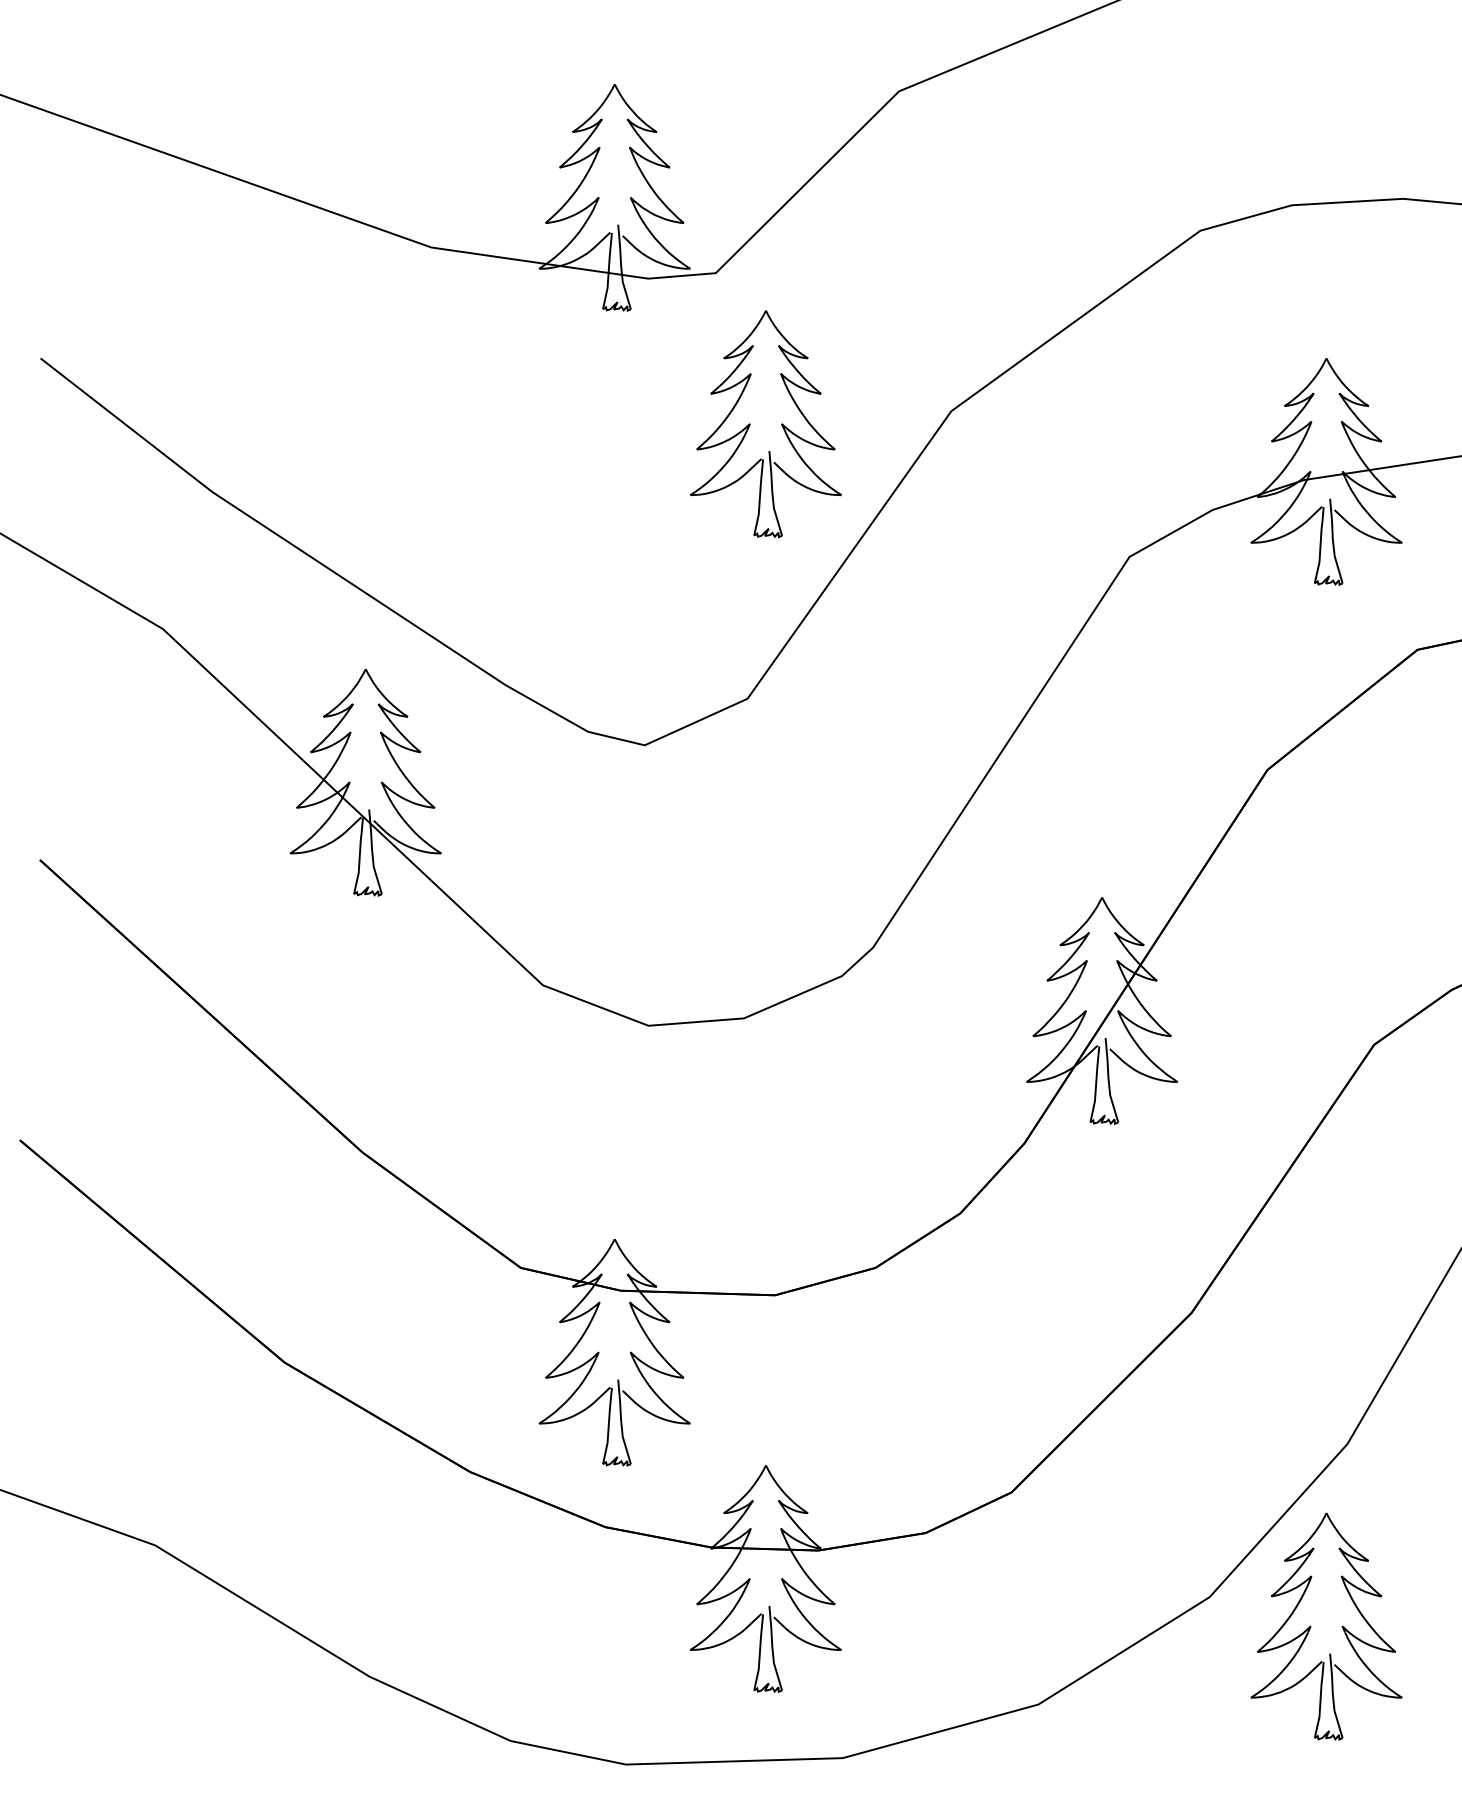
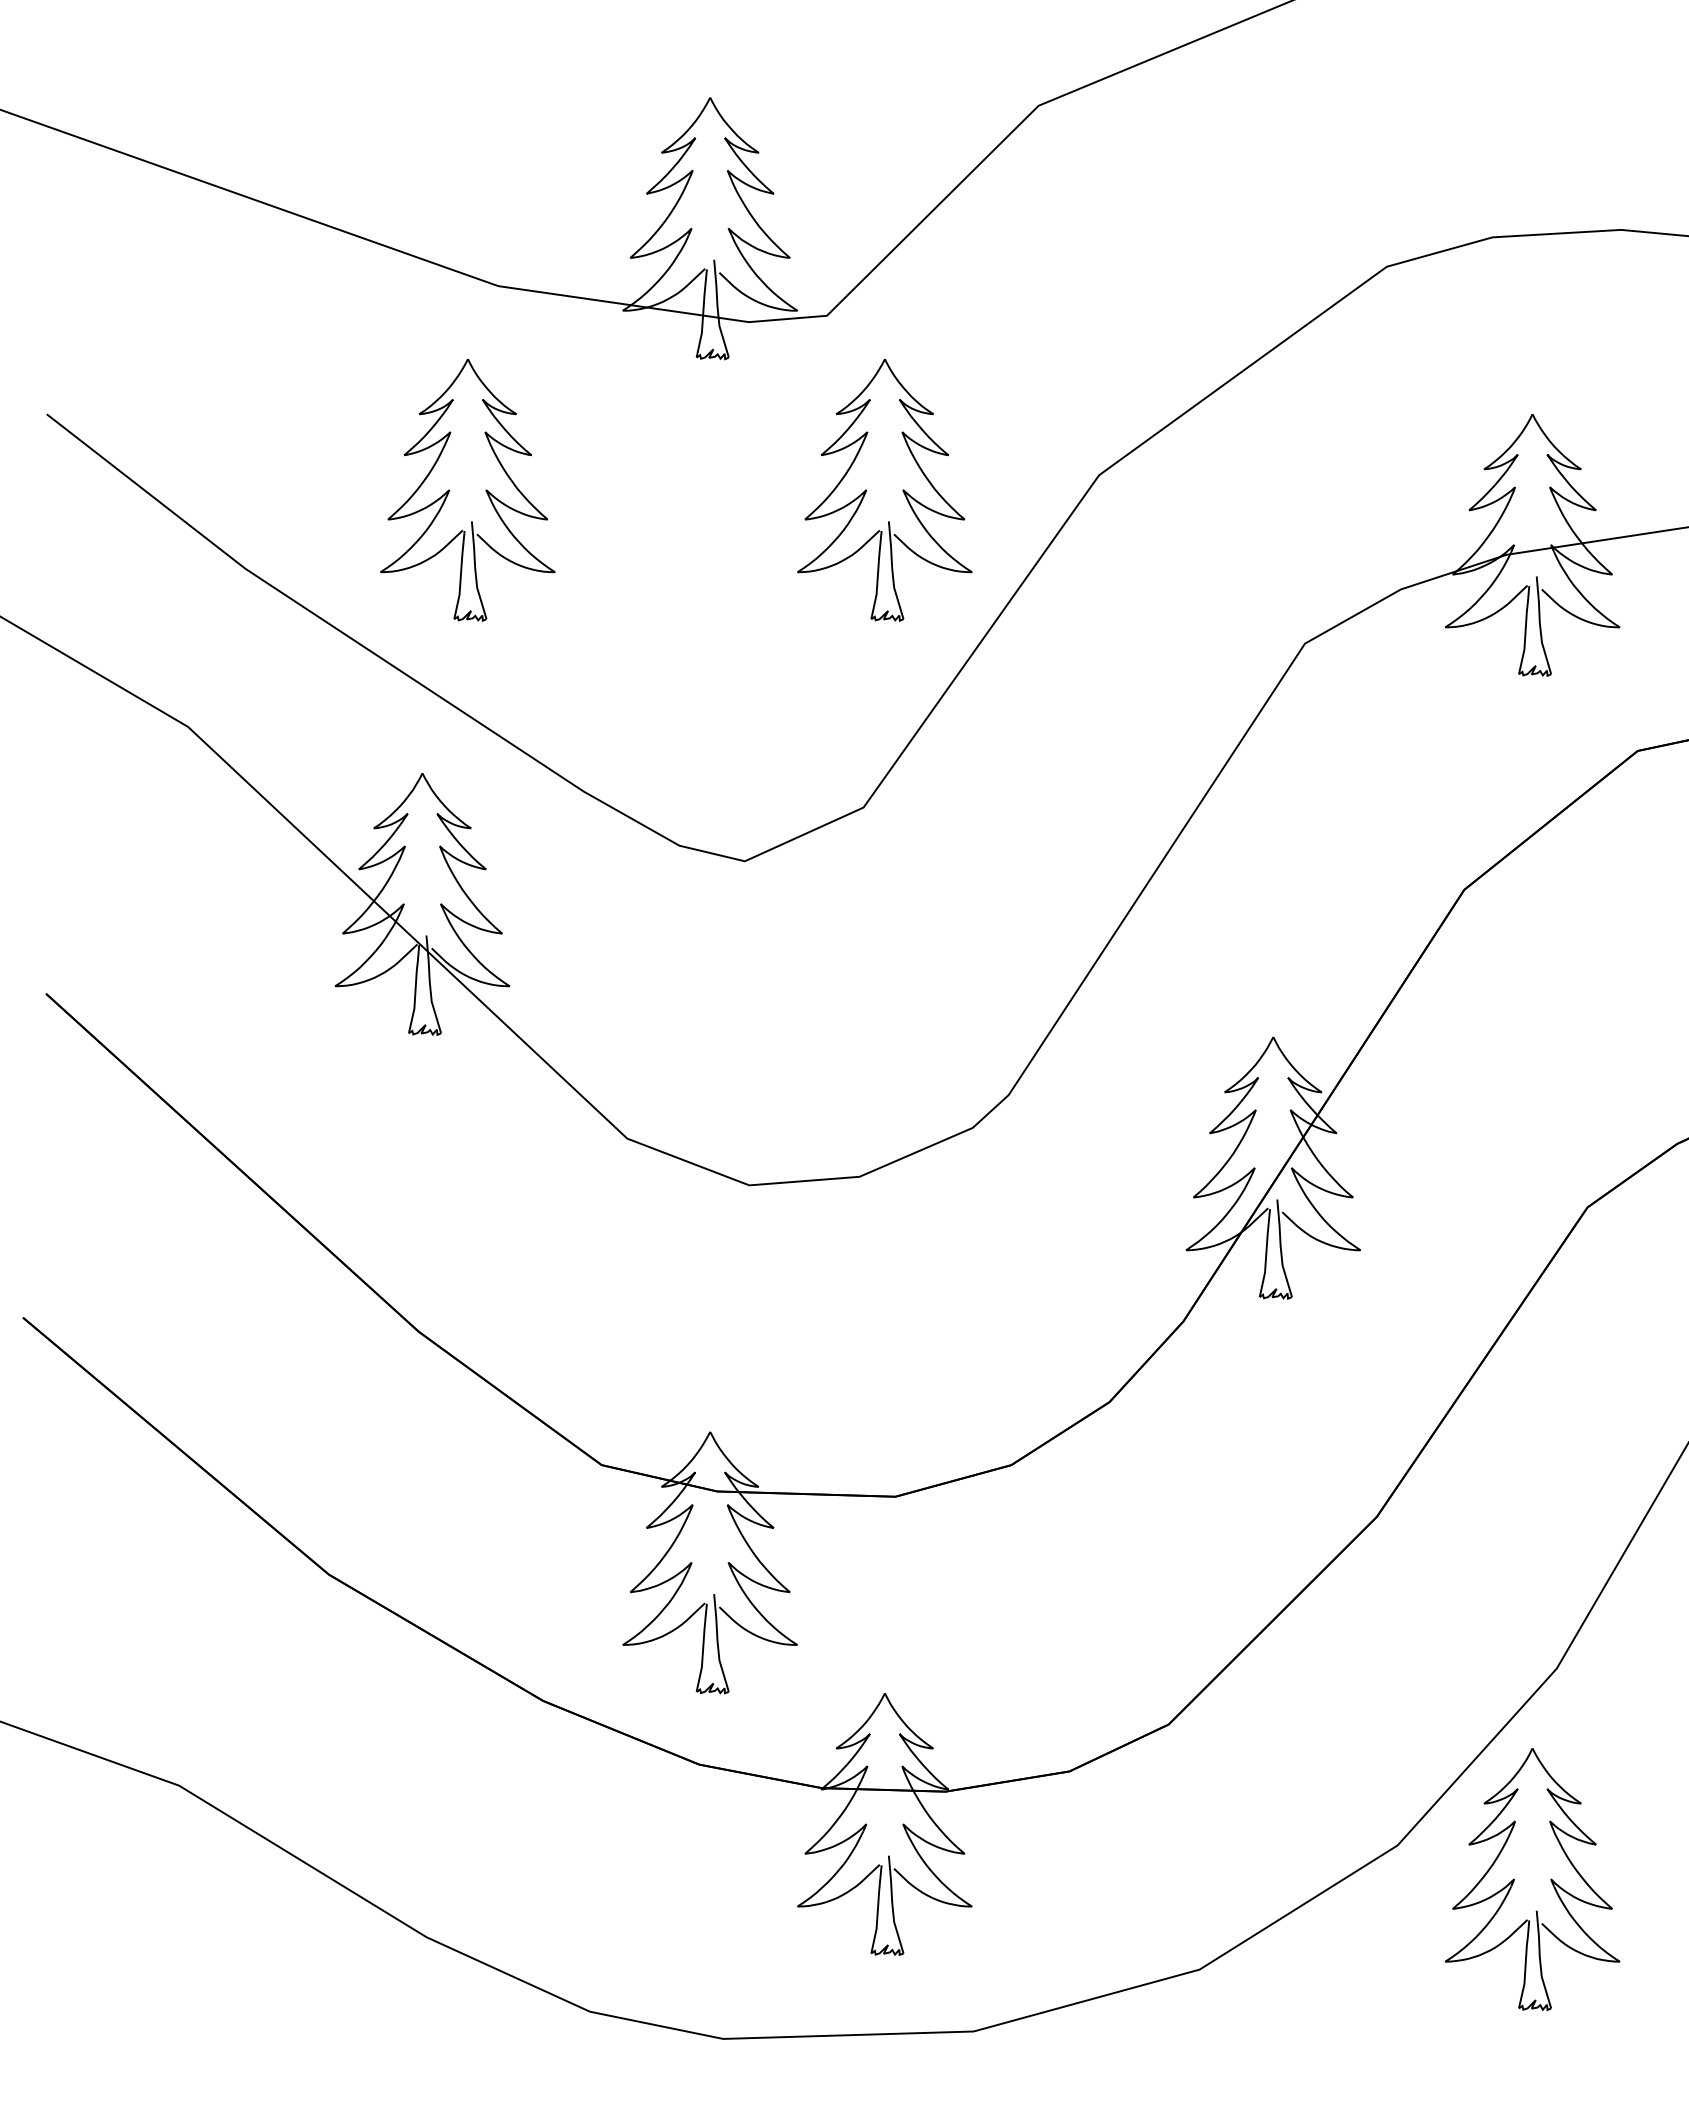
part: (389, 424) -> (450, 490), added

